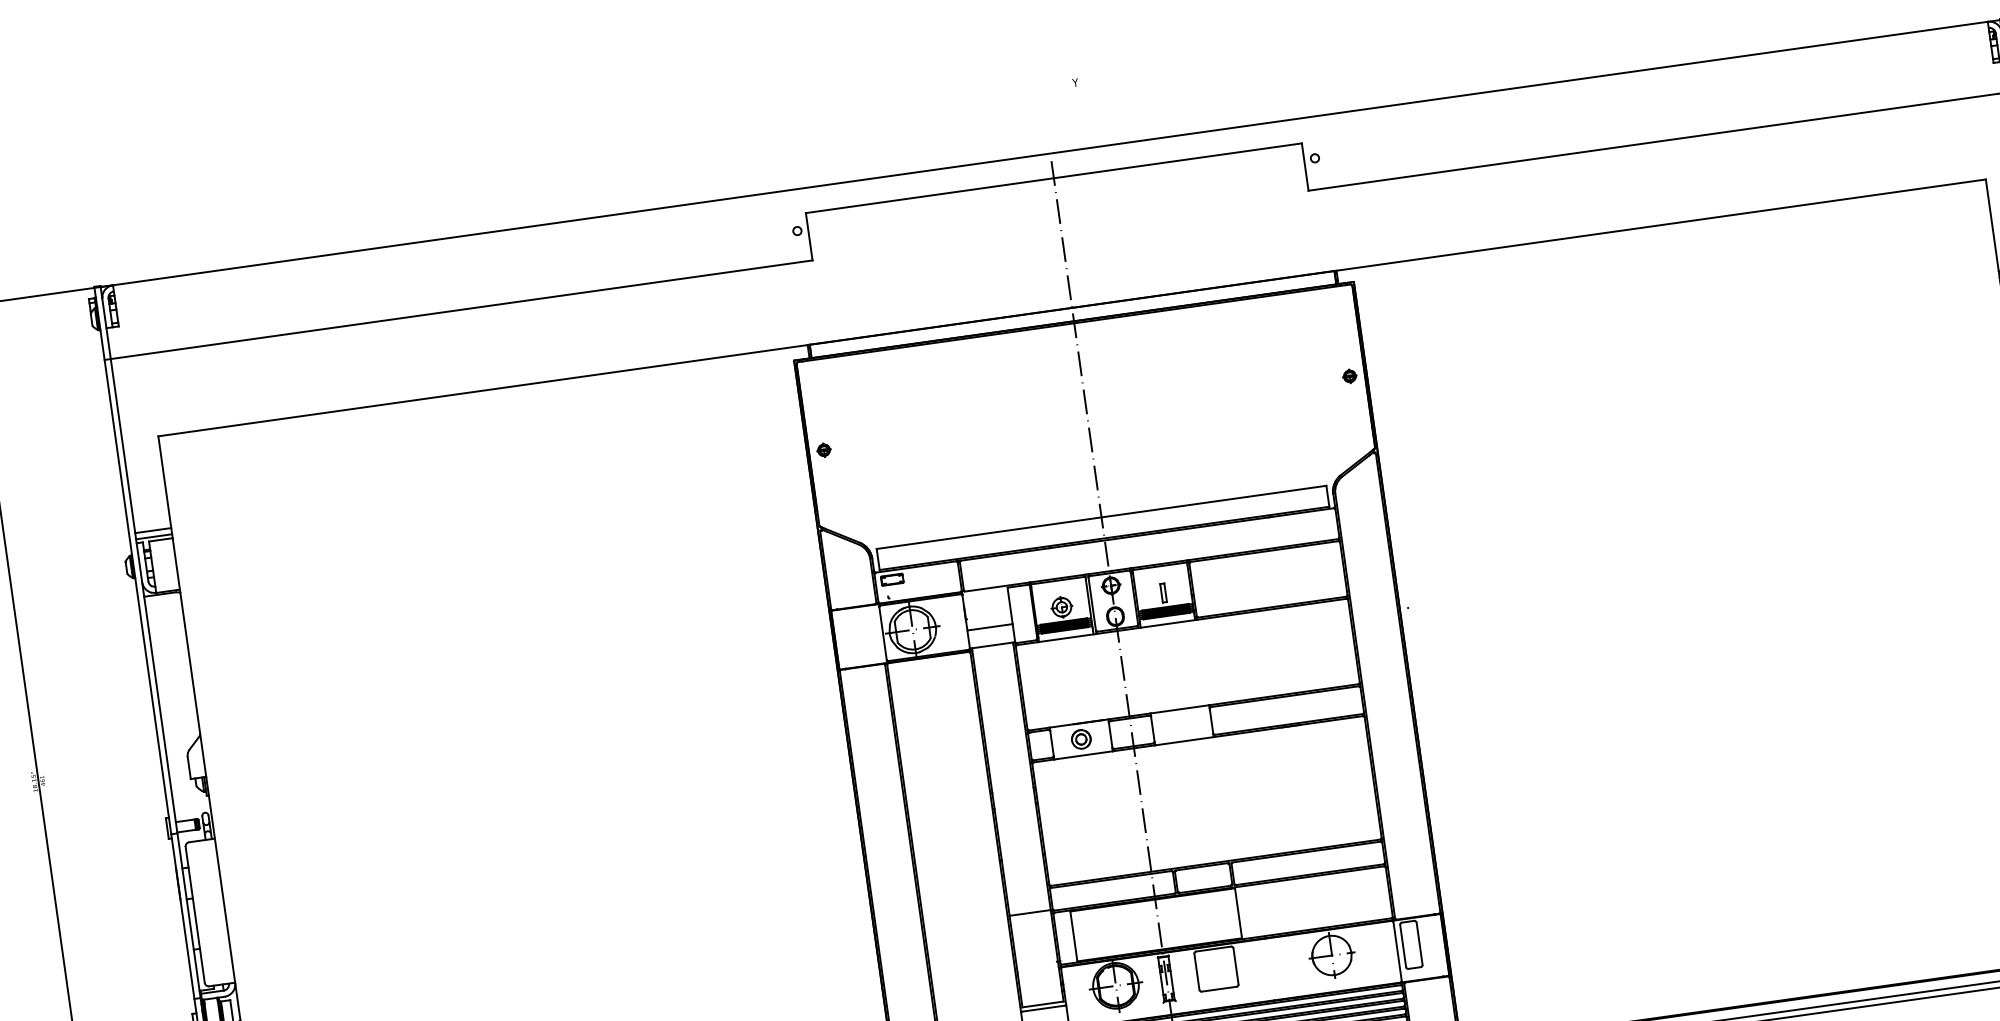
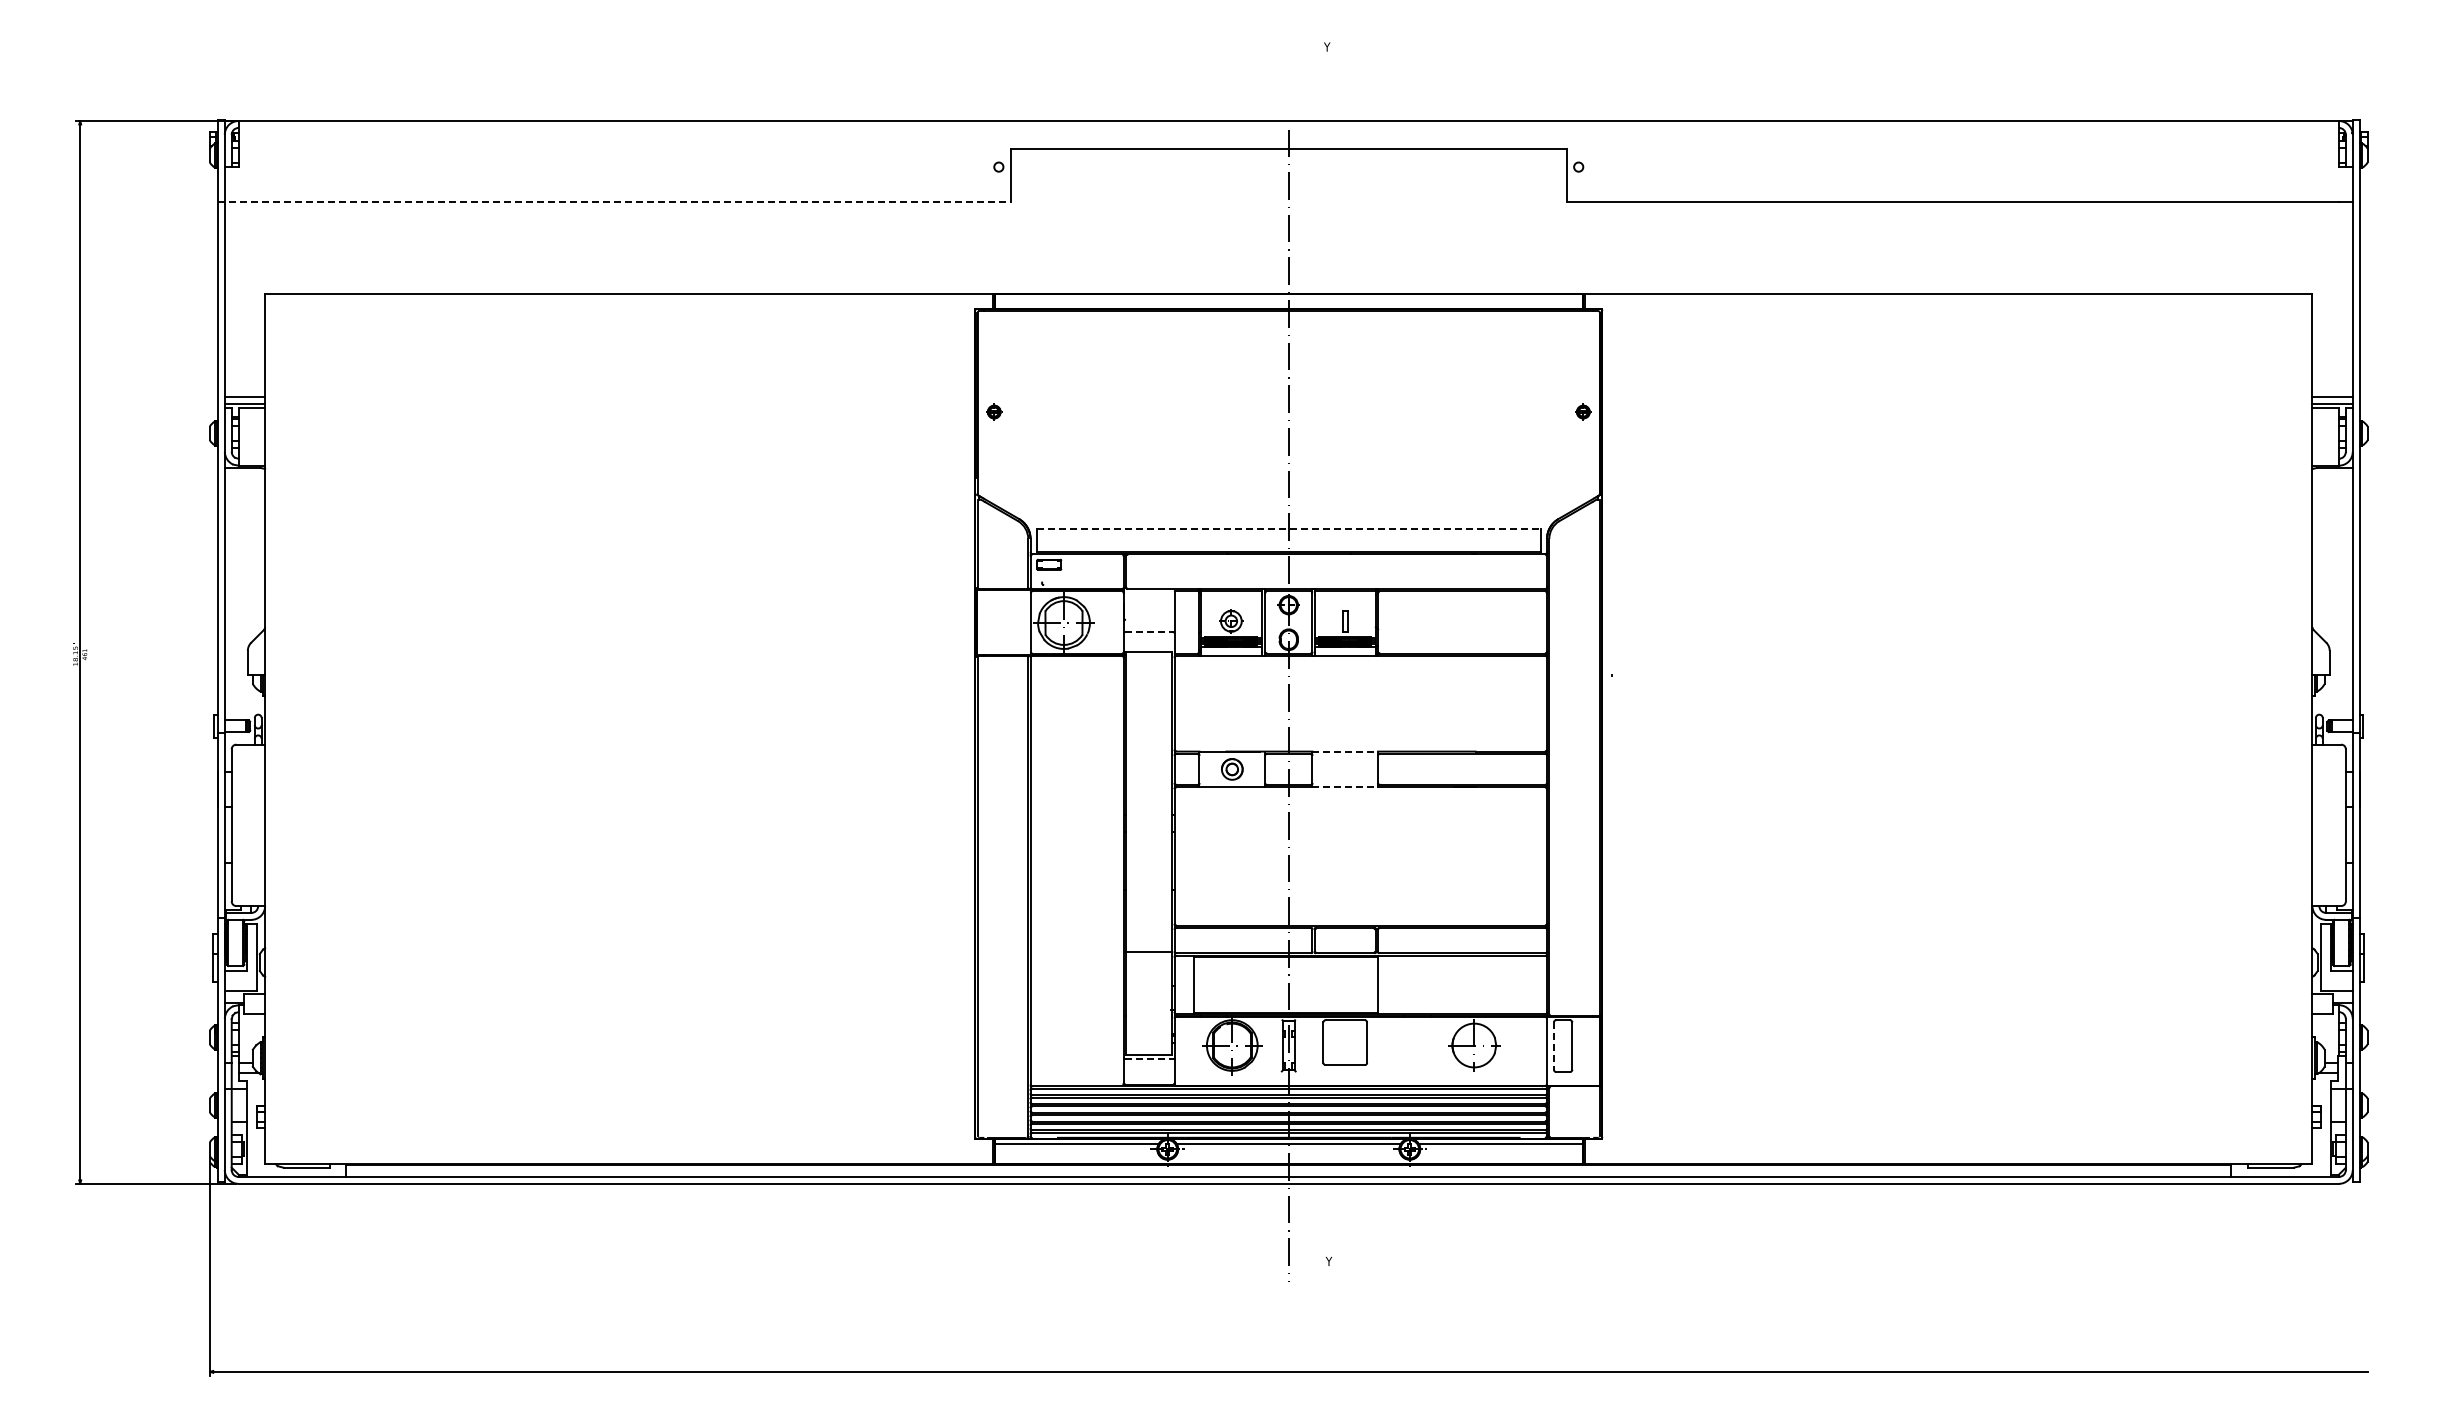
line: (458, 309) -> (614, 201), solid -> dashed
line: (1101, 517) -> (1288, 528), solid -> dashed
line: (990, 627) -> (1149, 632), solid -> dashed
line: (1180, 709) -> (1345, 751), solid -> dashed
line: (1184, 741) -> (1345, 787), solid -> dashed
line: (1402, 946) -> (1553, 1046), solid -> dashed
line: (1043, 1008) -> (1149, 1059), solid -> dashed

